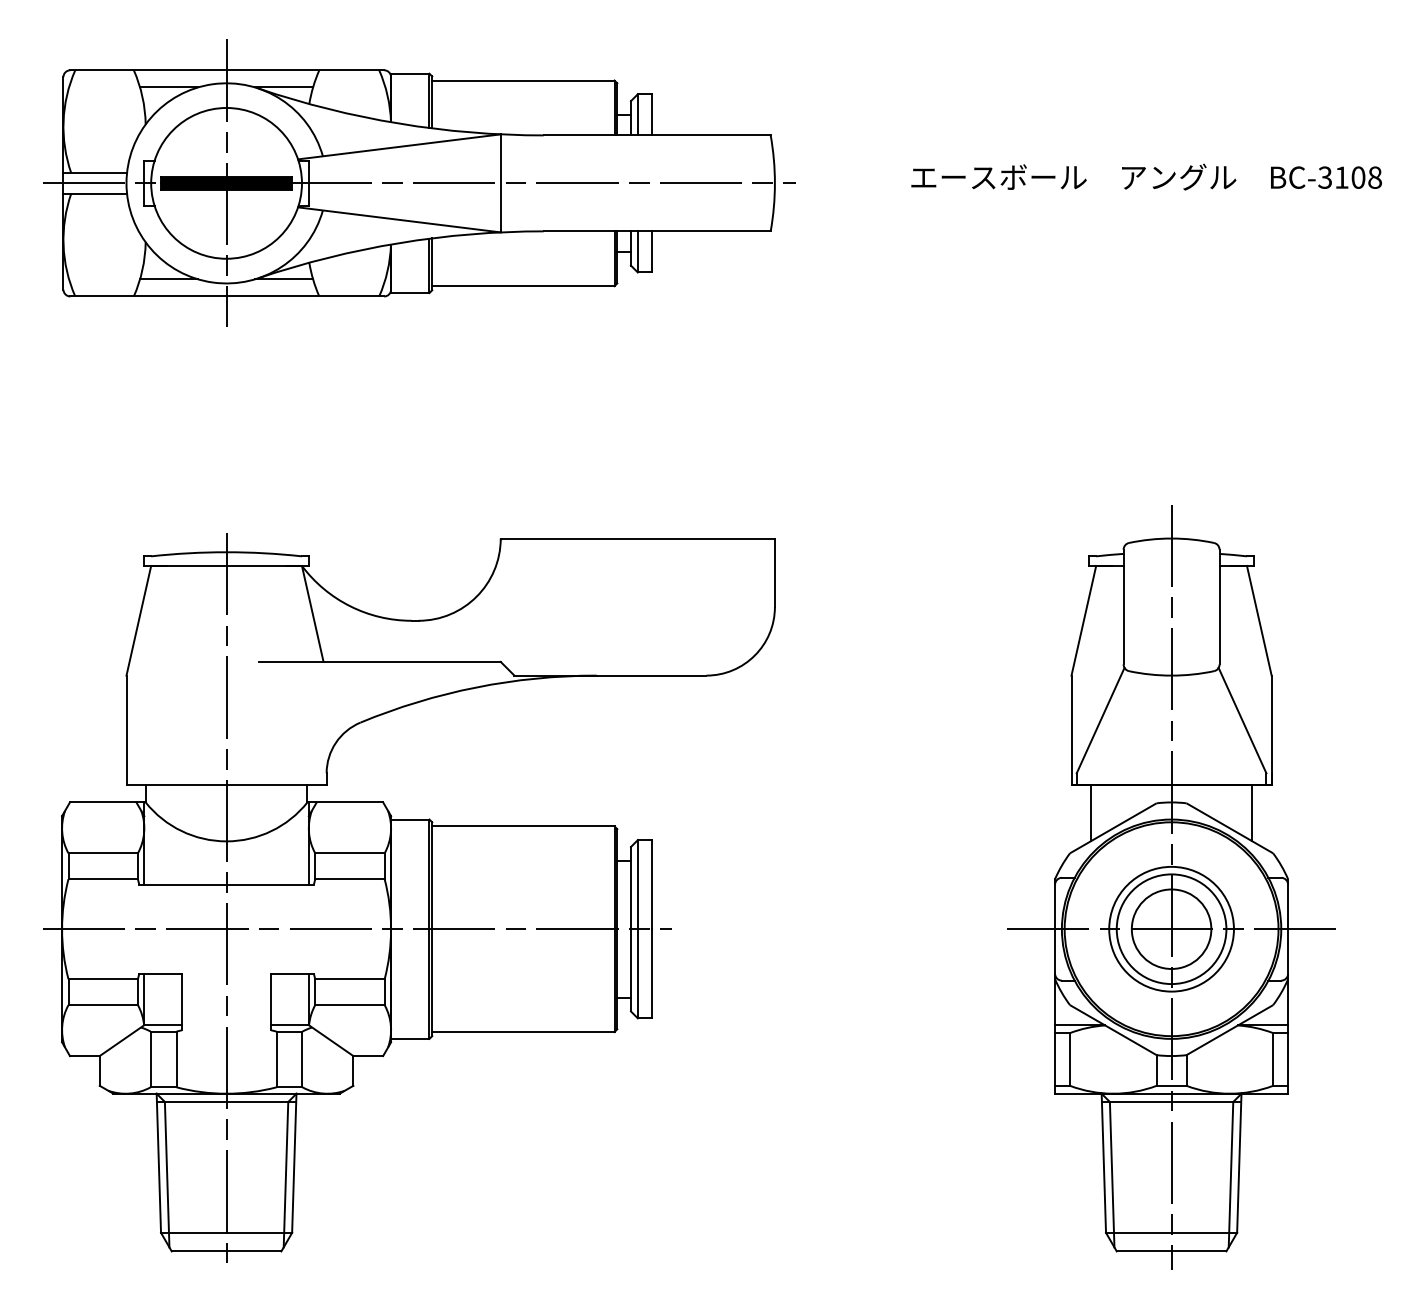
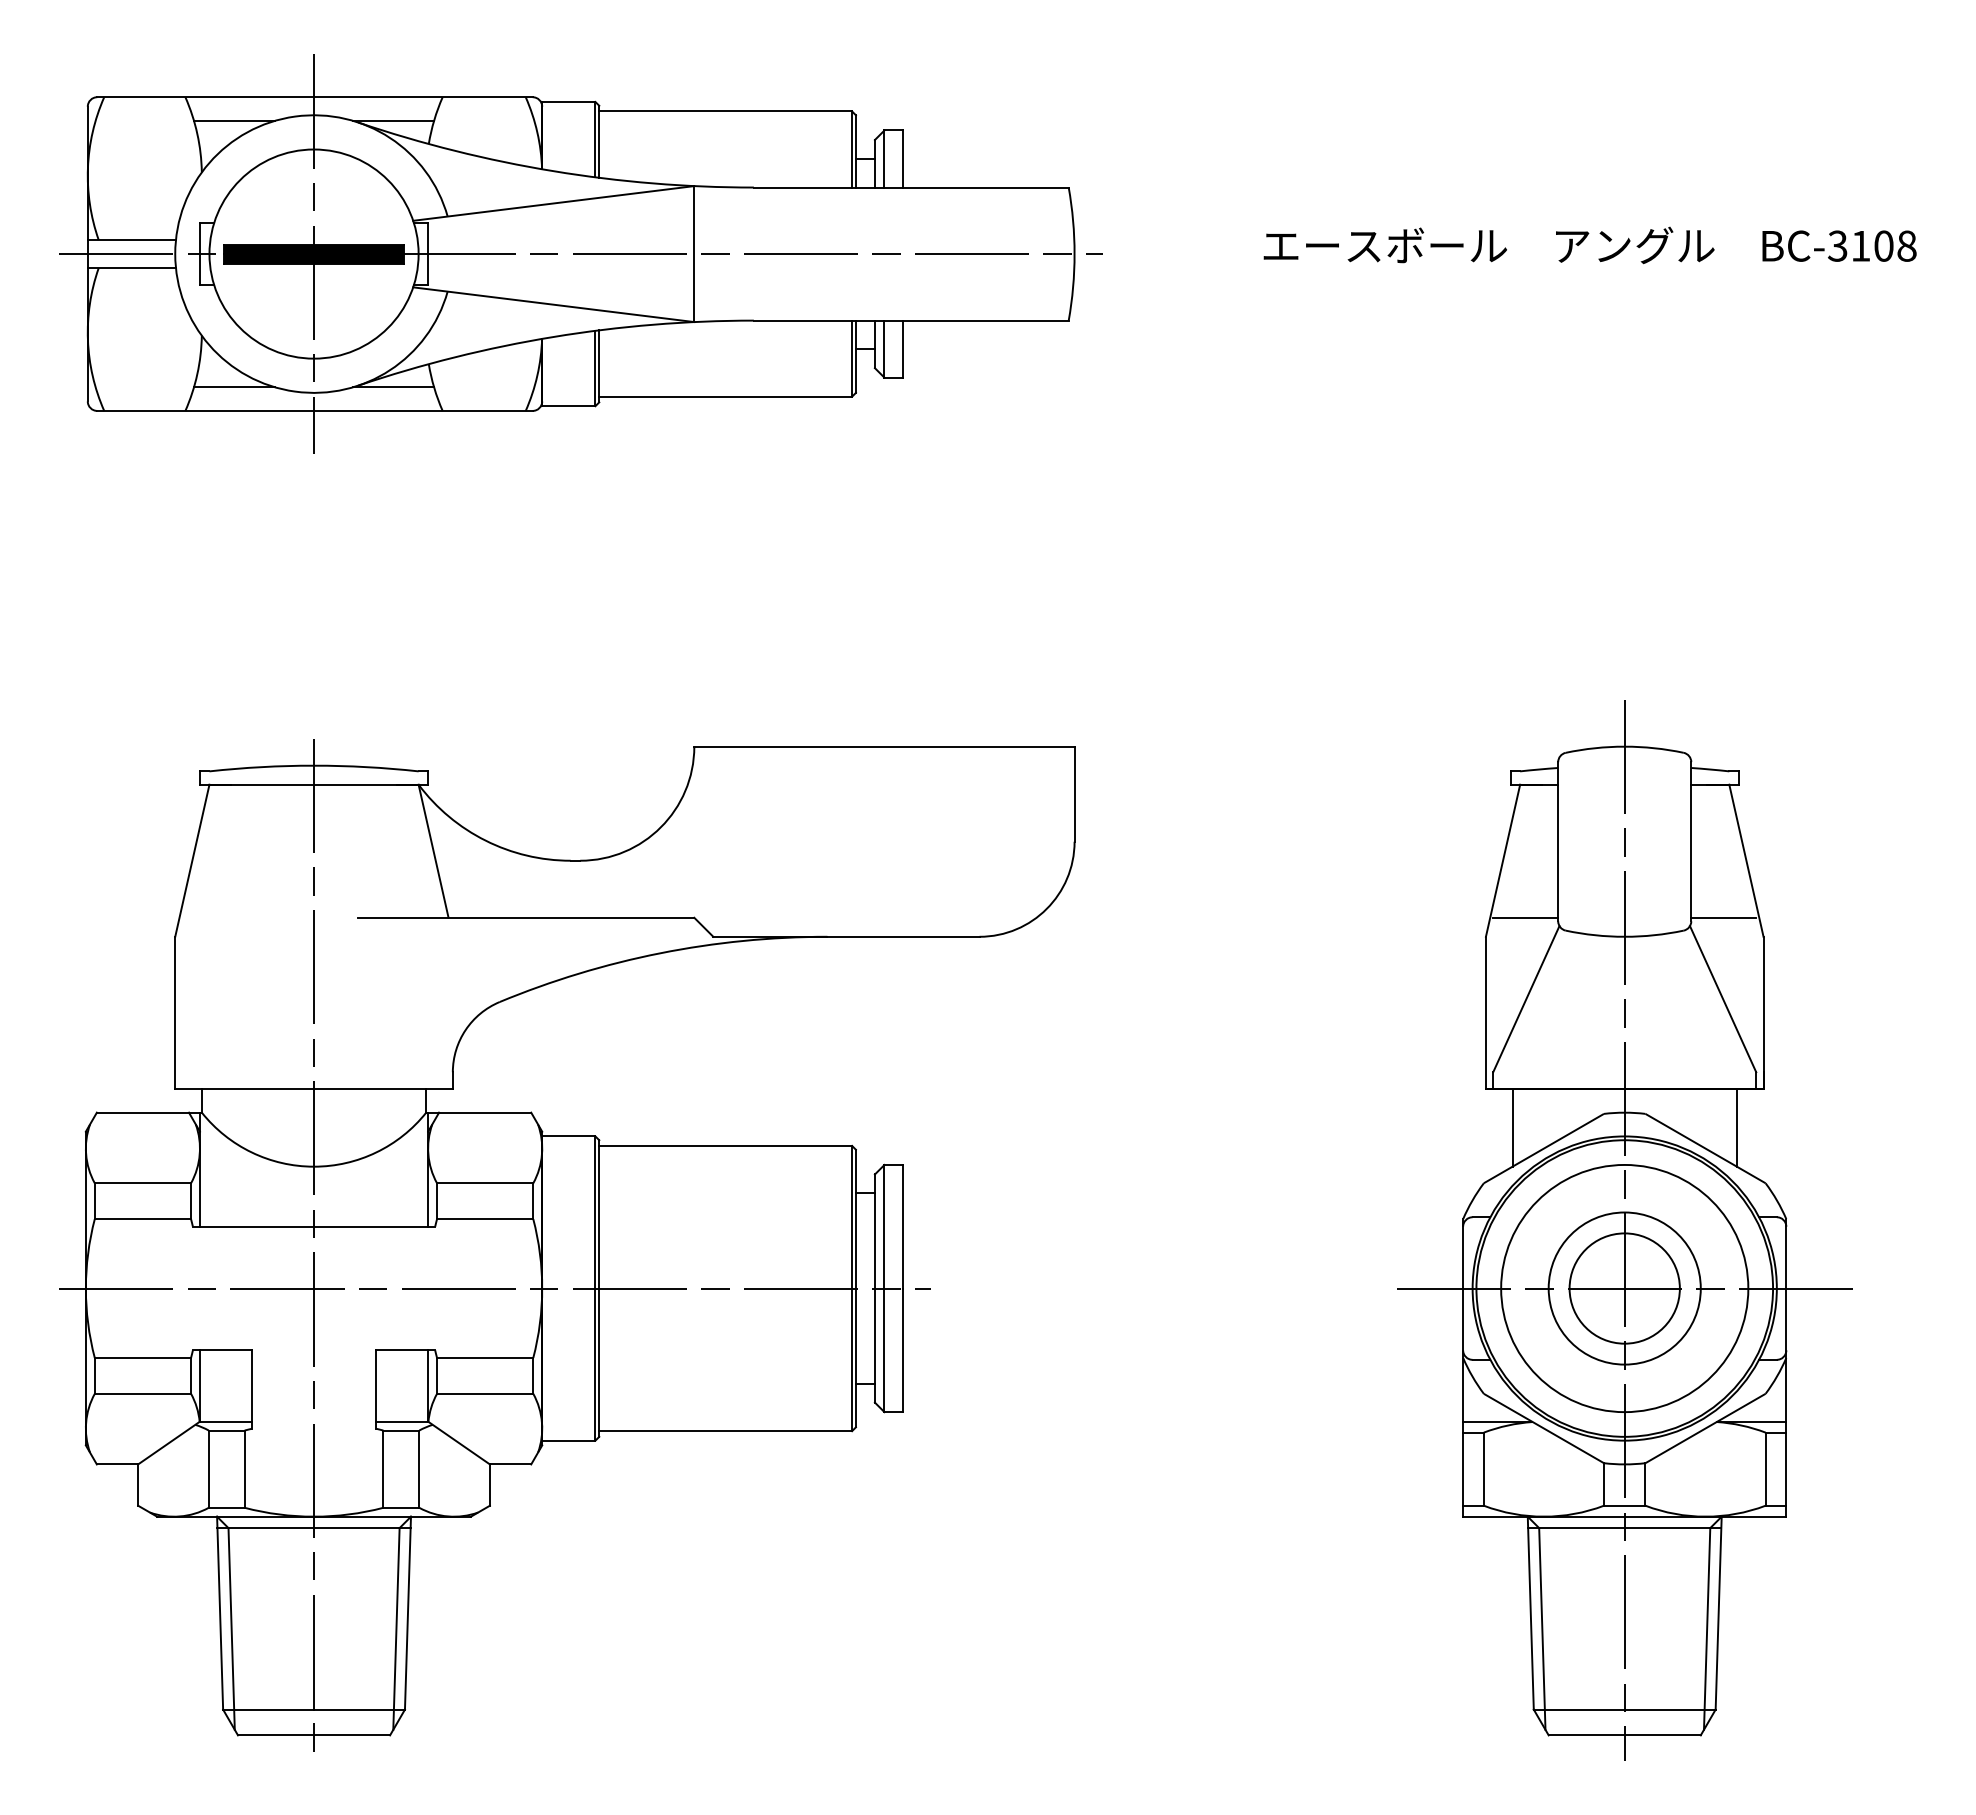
line: (1100, 661) -> (1525, 917), added
line: (1242, 661) -> (1723, 917), added
circle: (1171, 929) -> (1624, 1288), size x1.43

